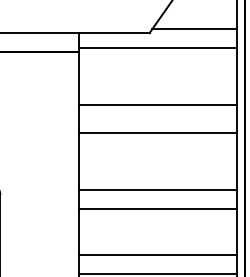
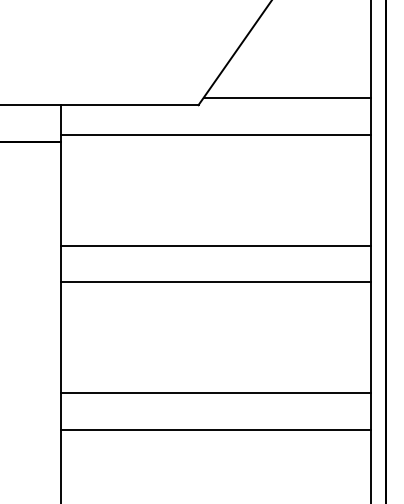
line: (158, 133) -> (215, 282), moved
line: (158, 189) -> (215, 392), moved
line: (158, 208) -> (215, 429), moved

